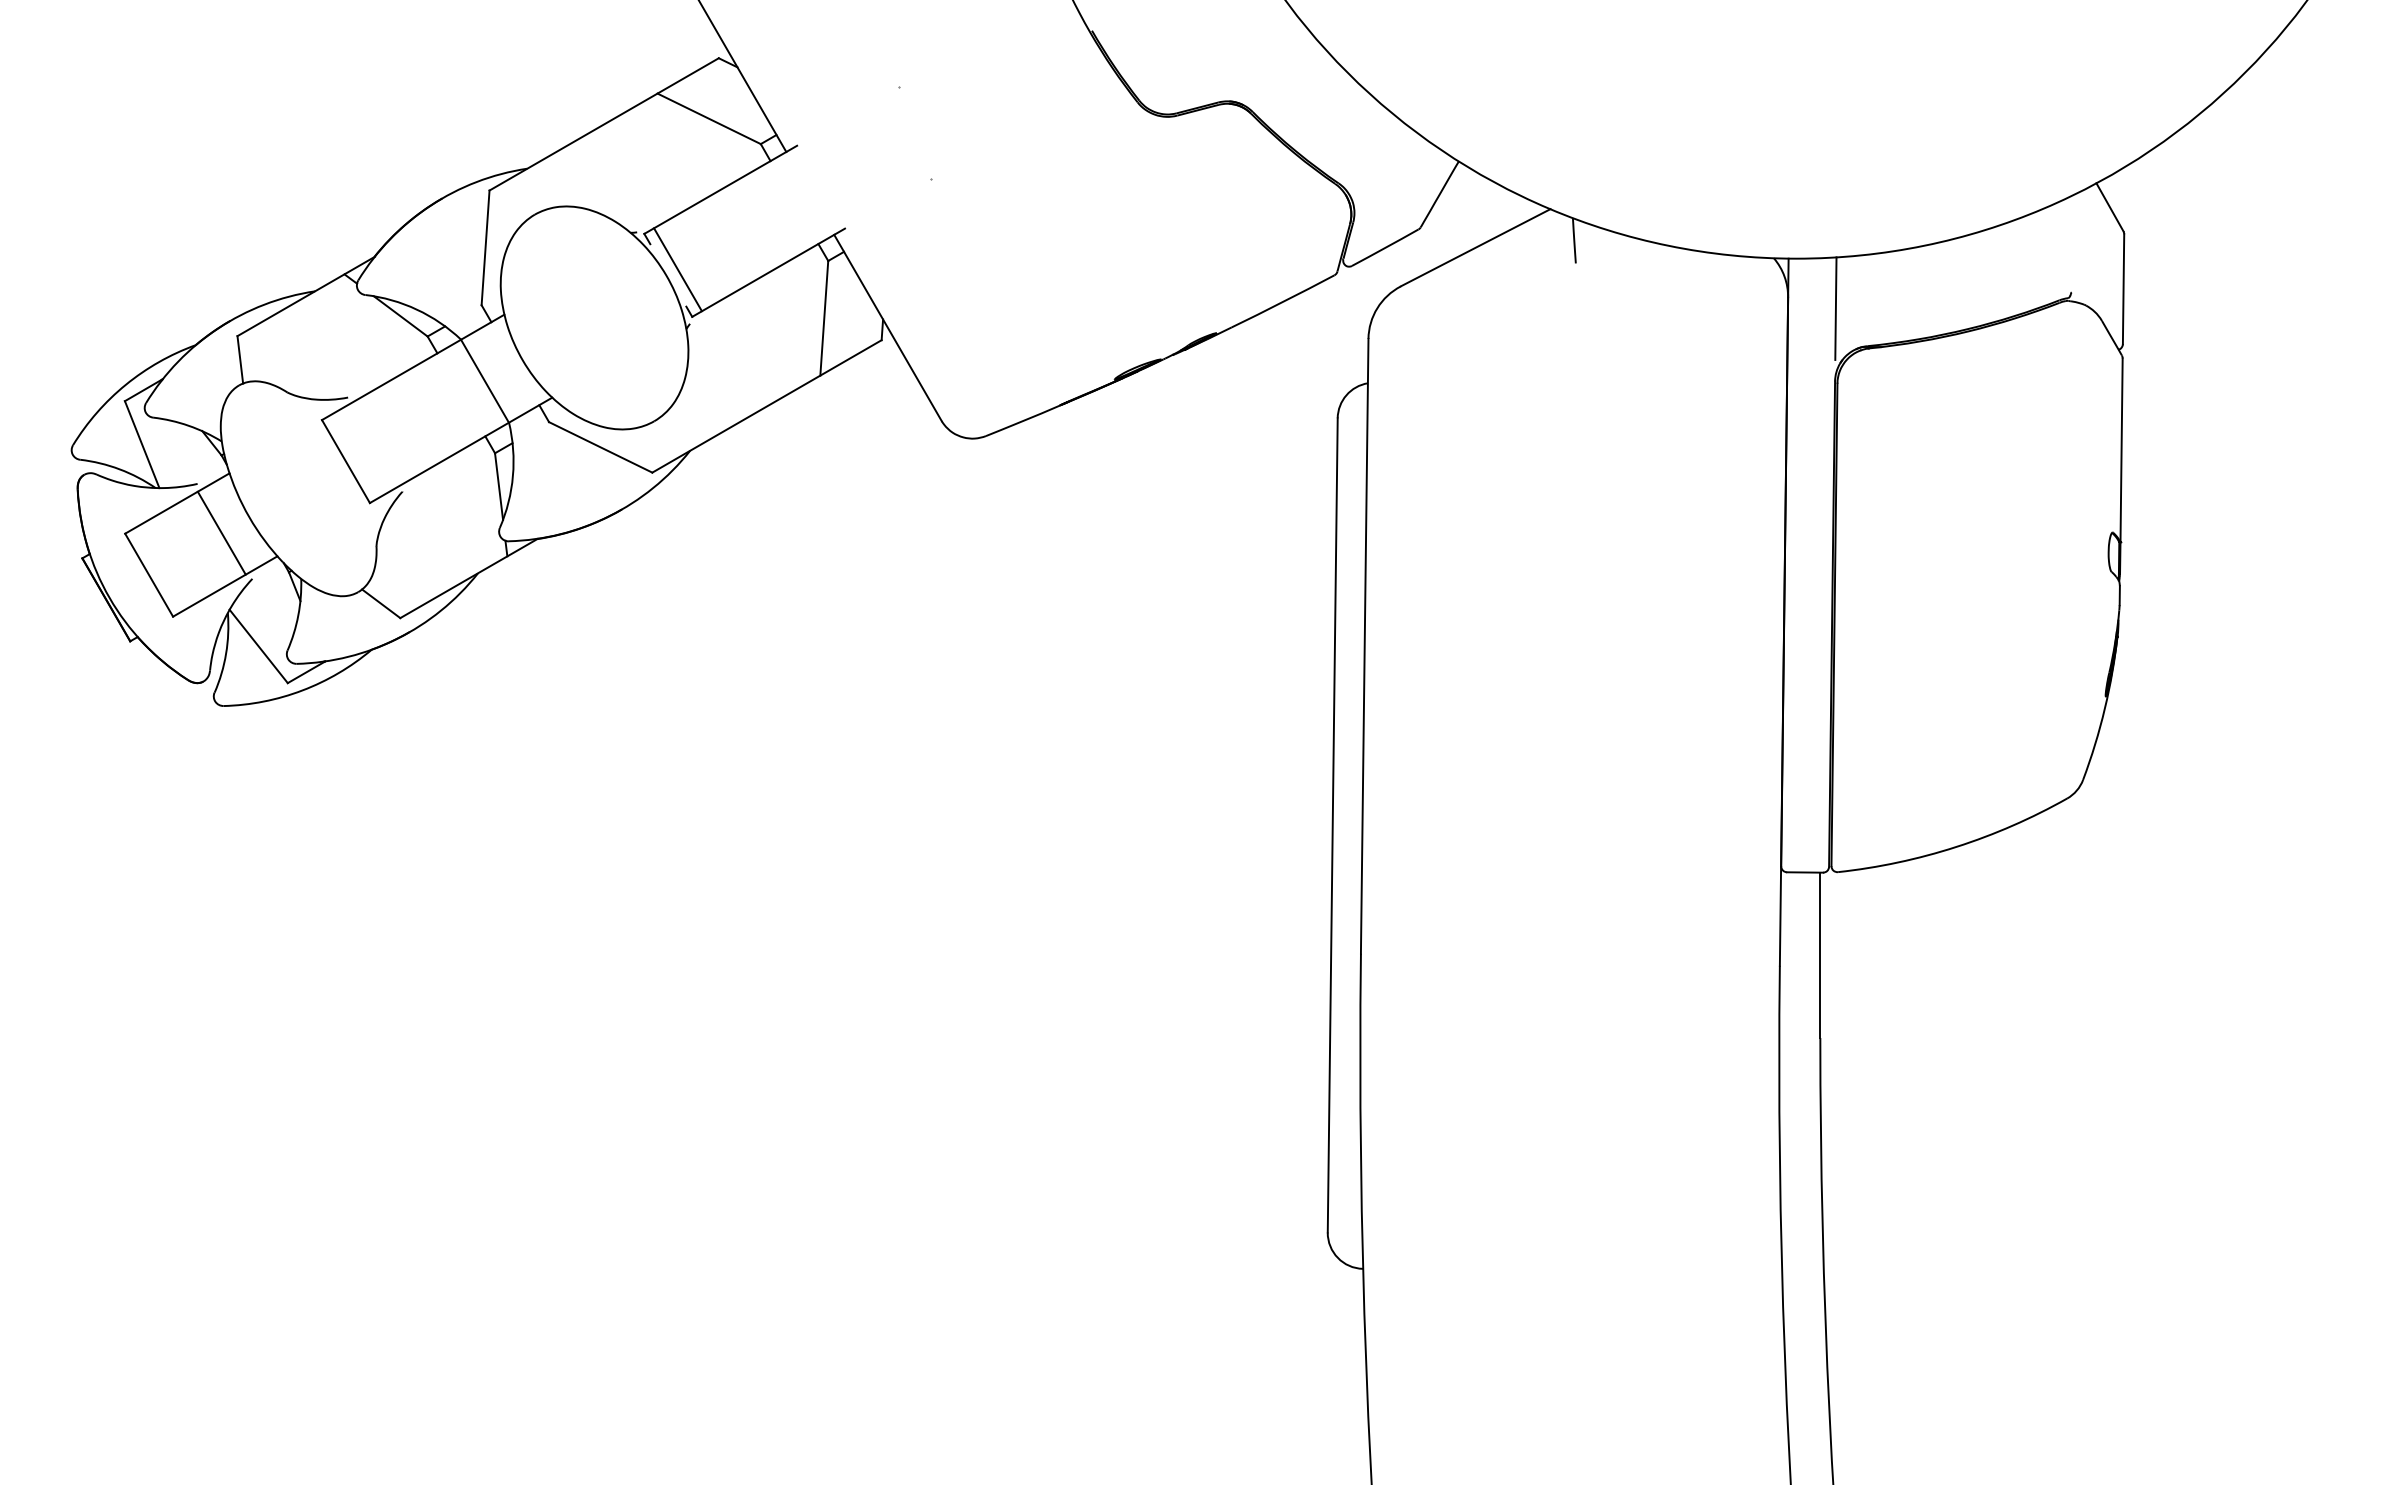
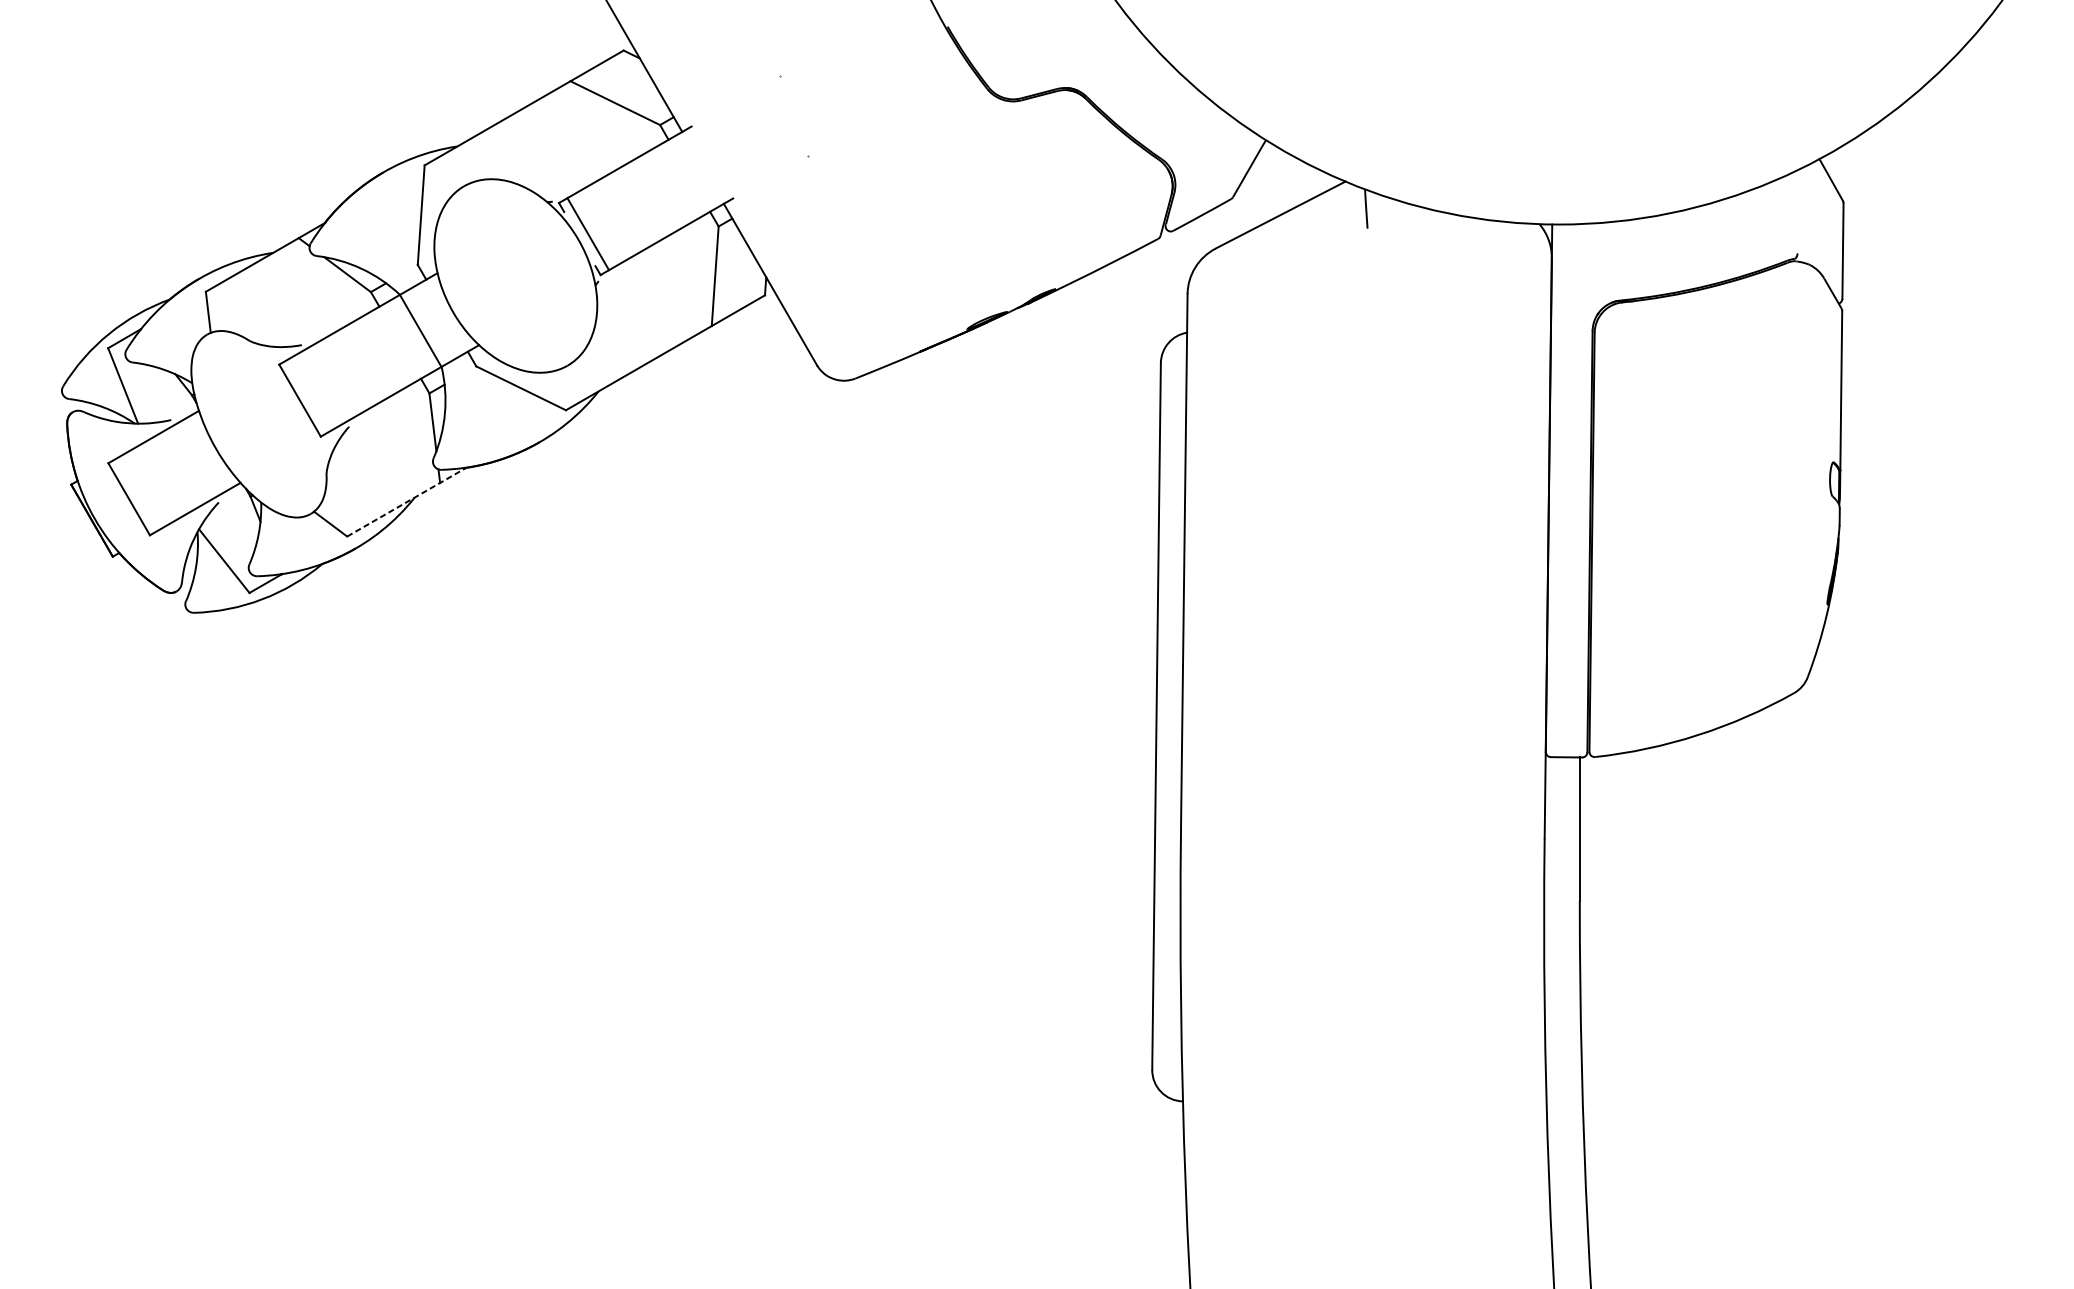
line: (1835, 308) -> (1592, 267), removed
line: (221, 532) -> (192, 462), removed
line: (469, 578) -> (407, 502), solid -> dashed

